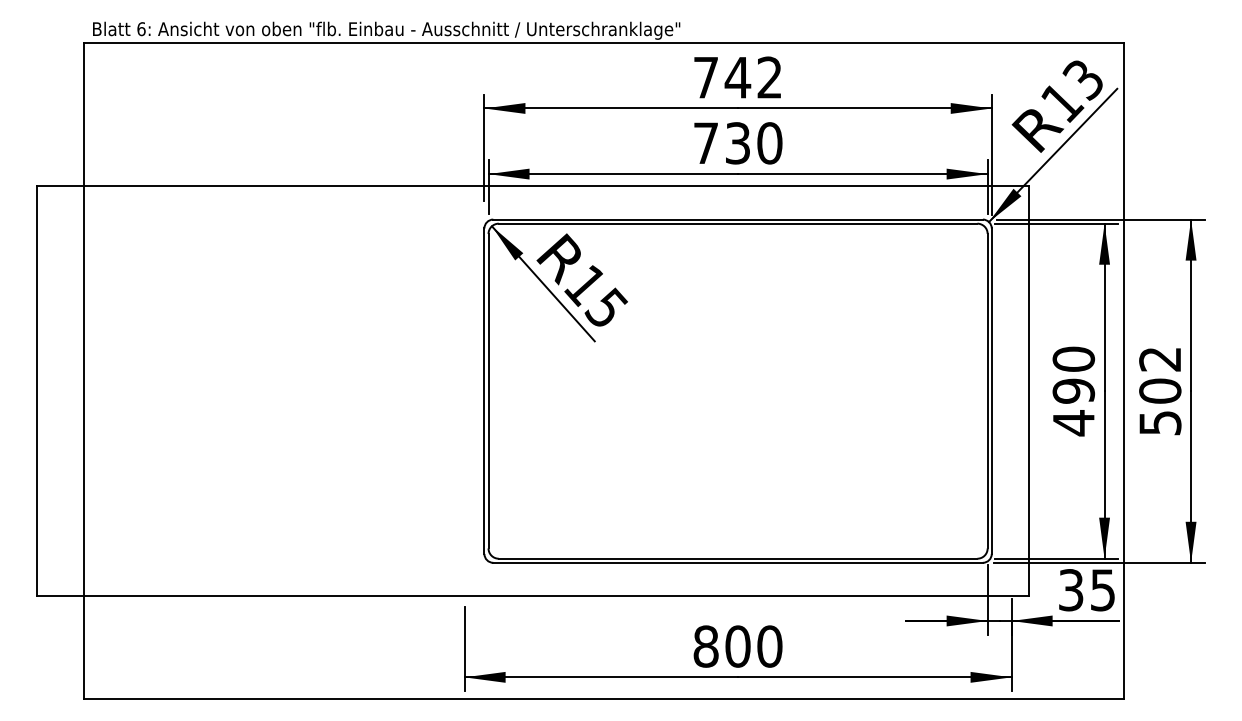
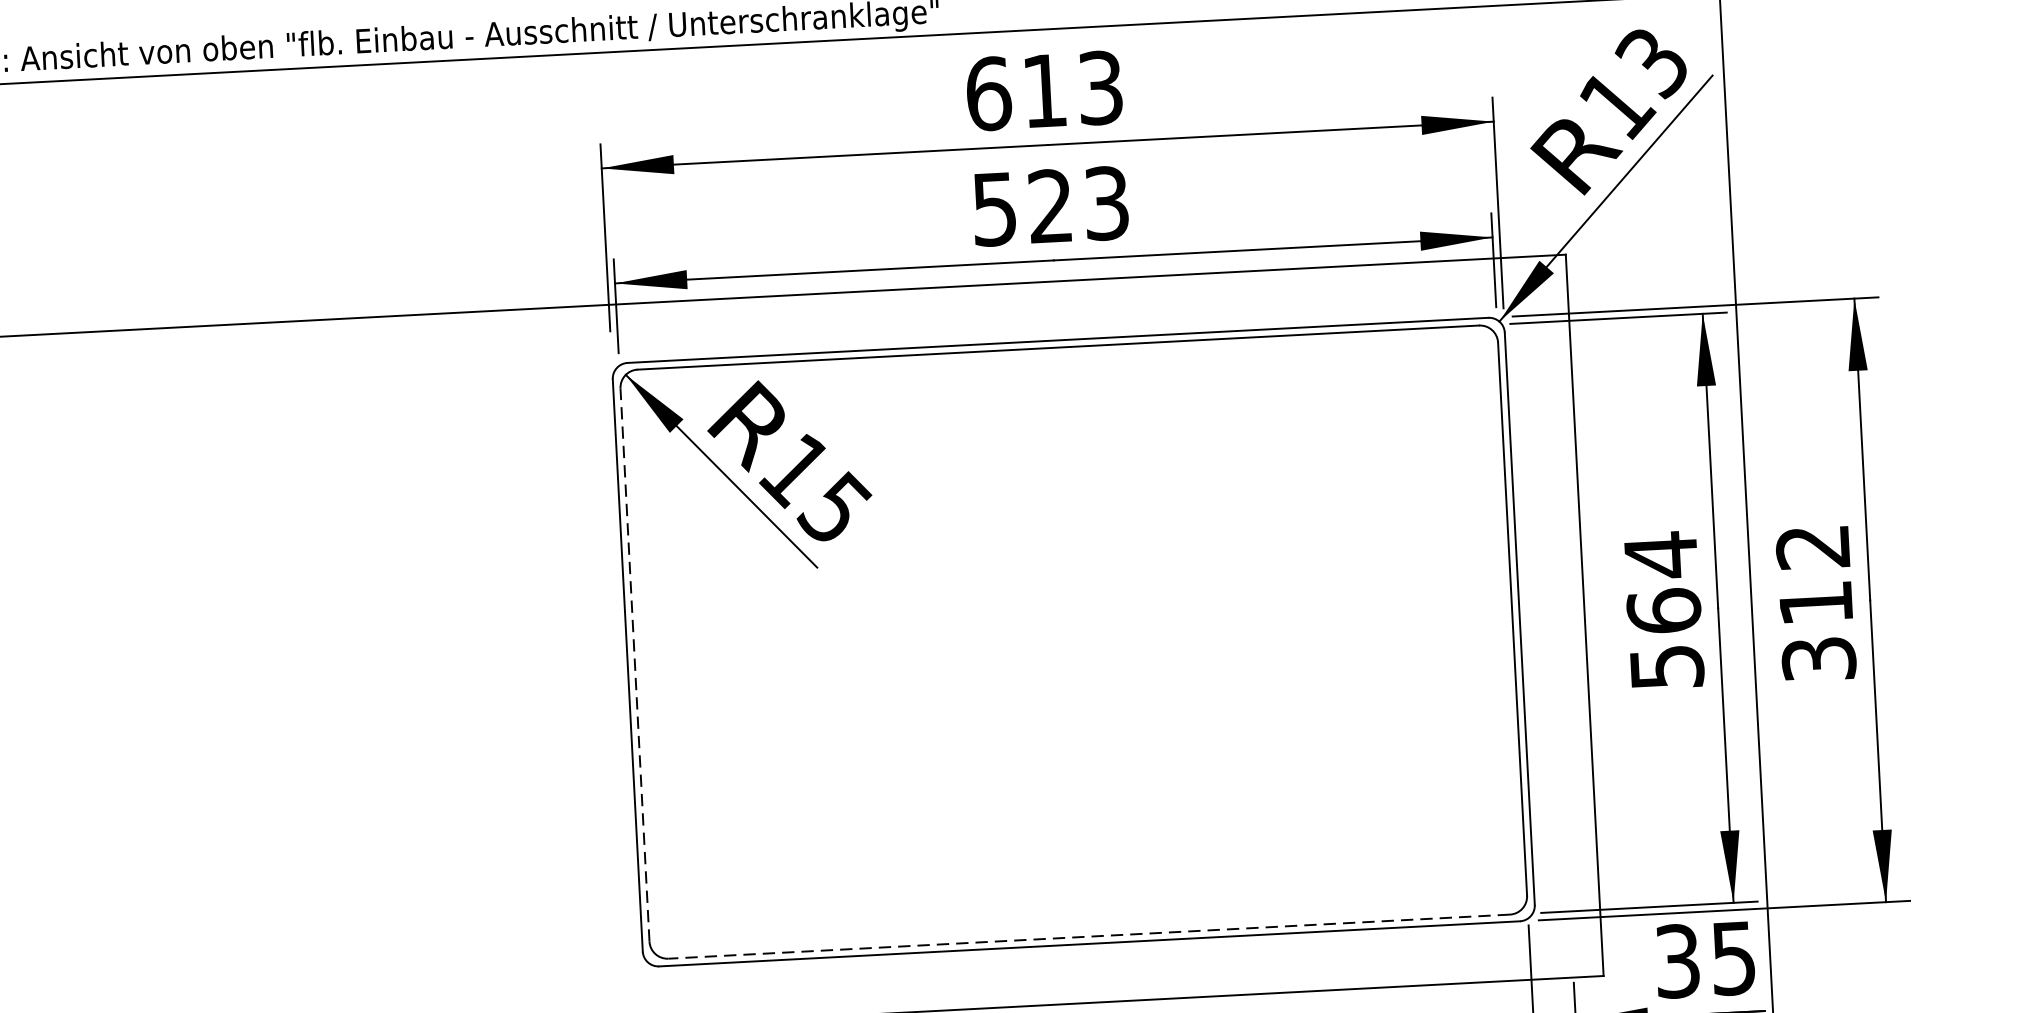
text: (737, 77) -> (1043, 90), 742 -> 613
text: (738, 143) -> (1051, 206), 730 -> 523
line: (488, 390) -> (634, 663), solid -> dashed
text: (1073, 391) -> (1663, 611), 490 -> 564
text: (1160, 406) -> (1817, 630), 502 -> 312
line: (737, 558) -> (1088, 936), solid -> dashed

